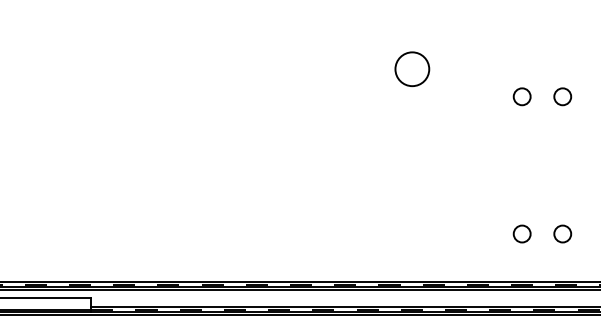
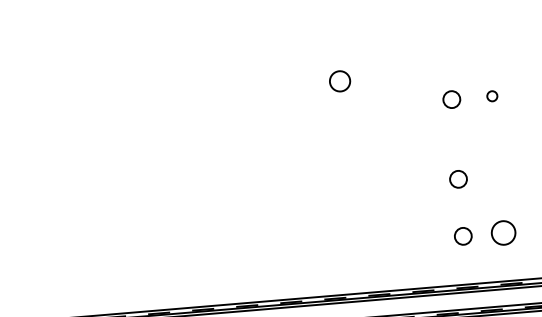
circle: (412, 69) -> (340, 81), size x0.6
circle: (562, 96) -> (491, 95), size x0.6
circle: (521, 176) -> (457, 179), added
circle: (562, 233) -> (503, 232), size x1.4

